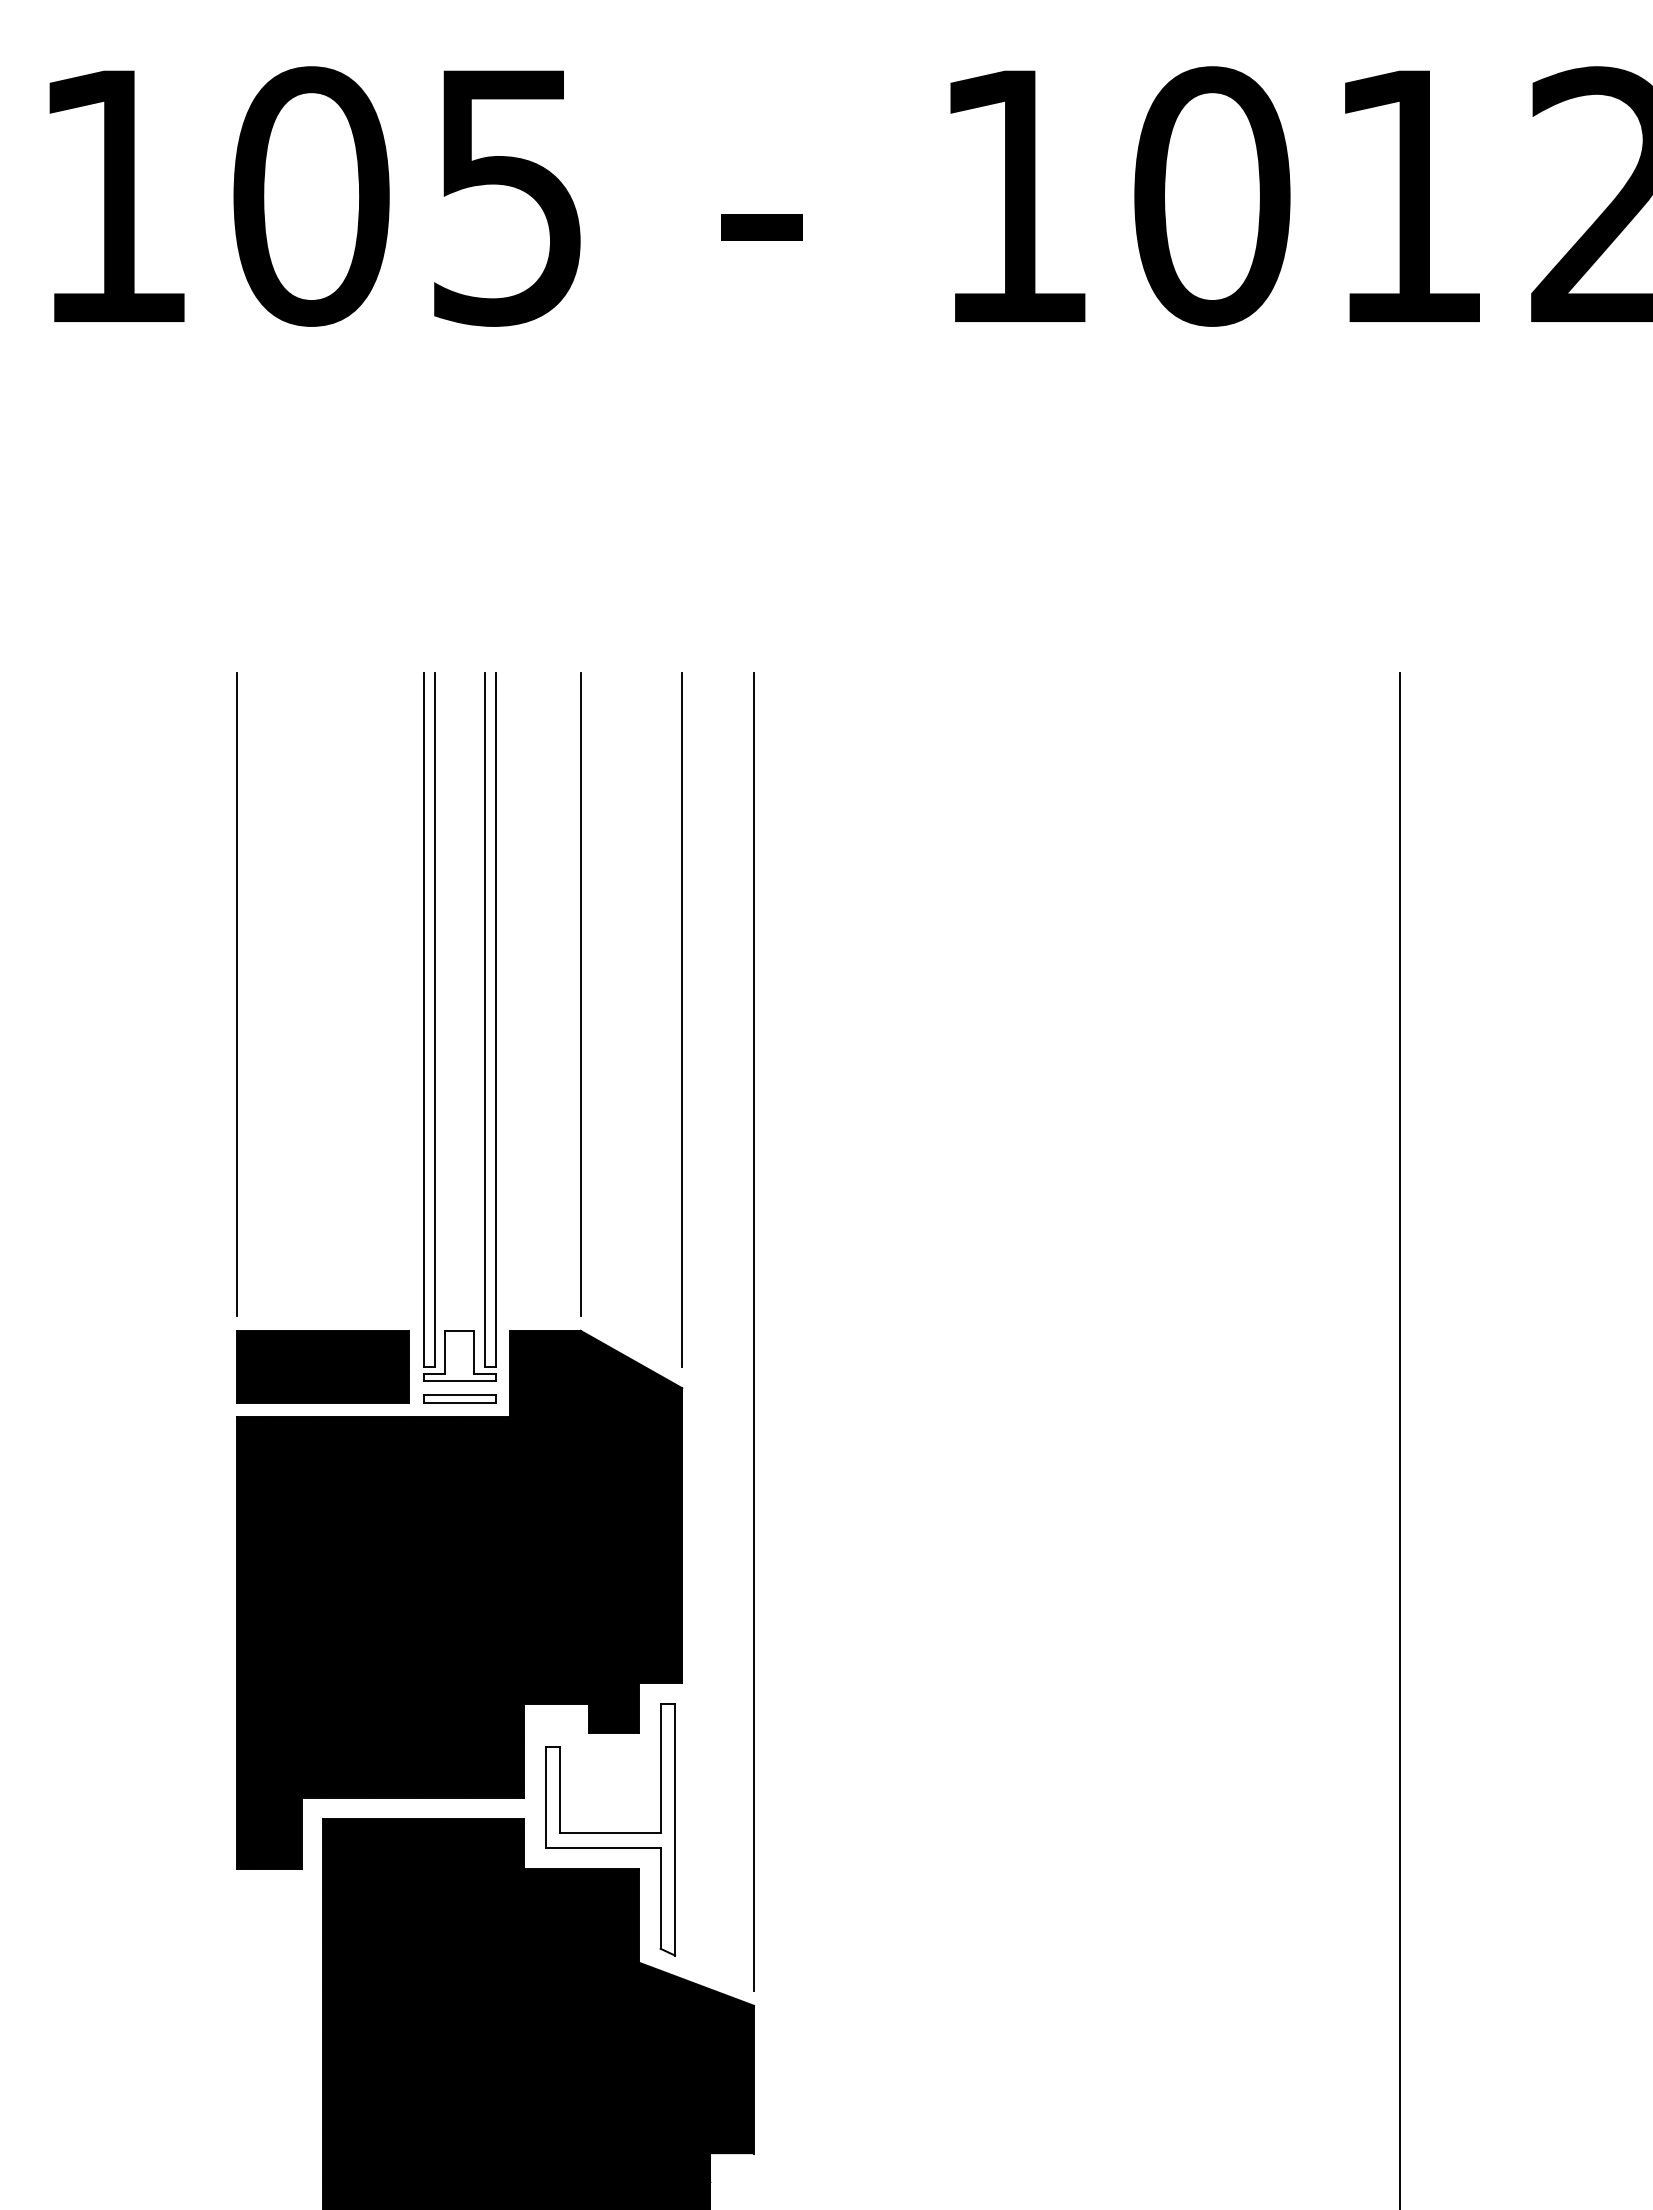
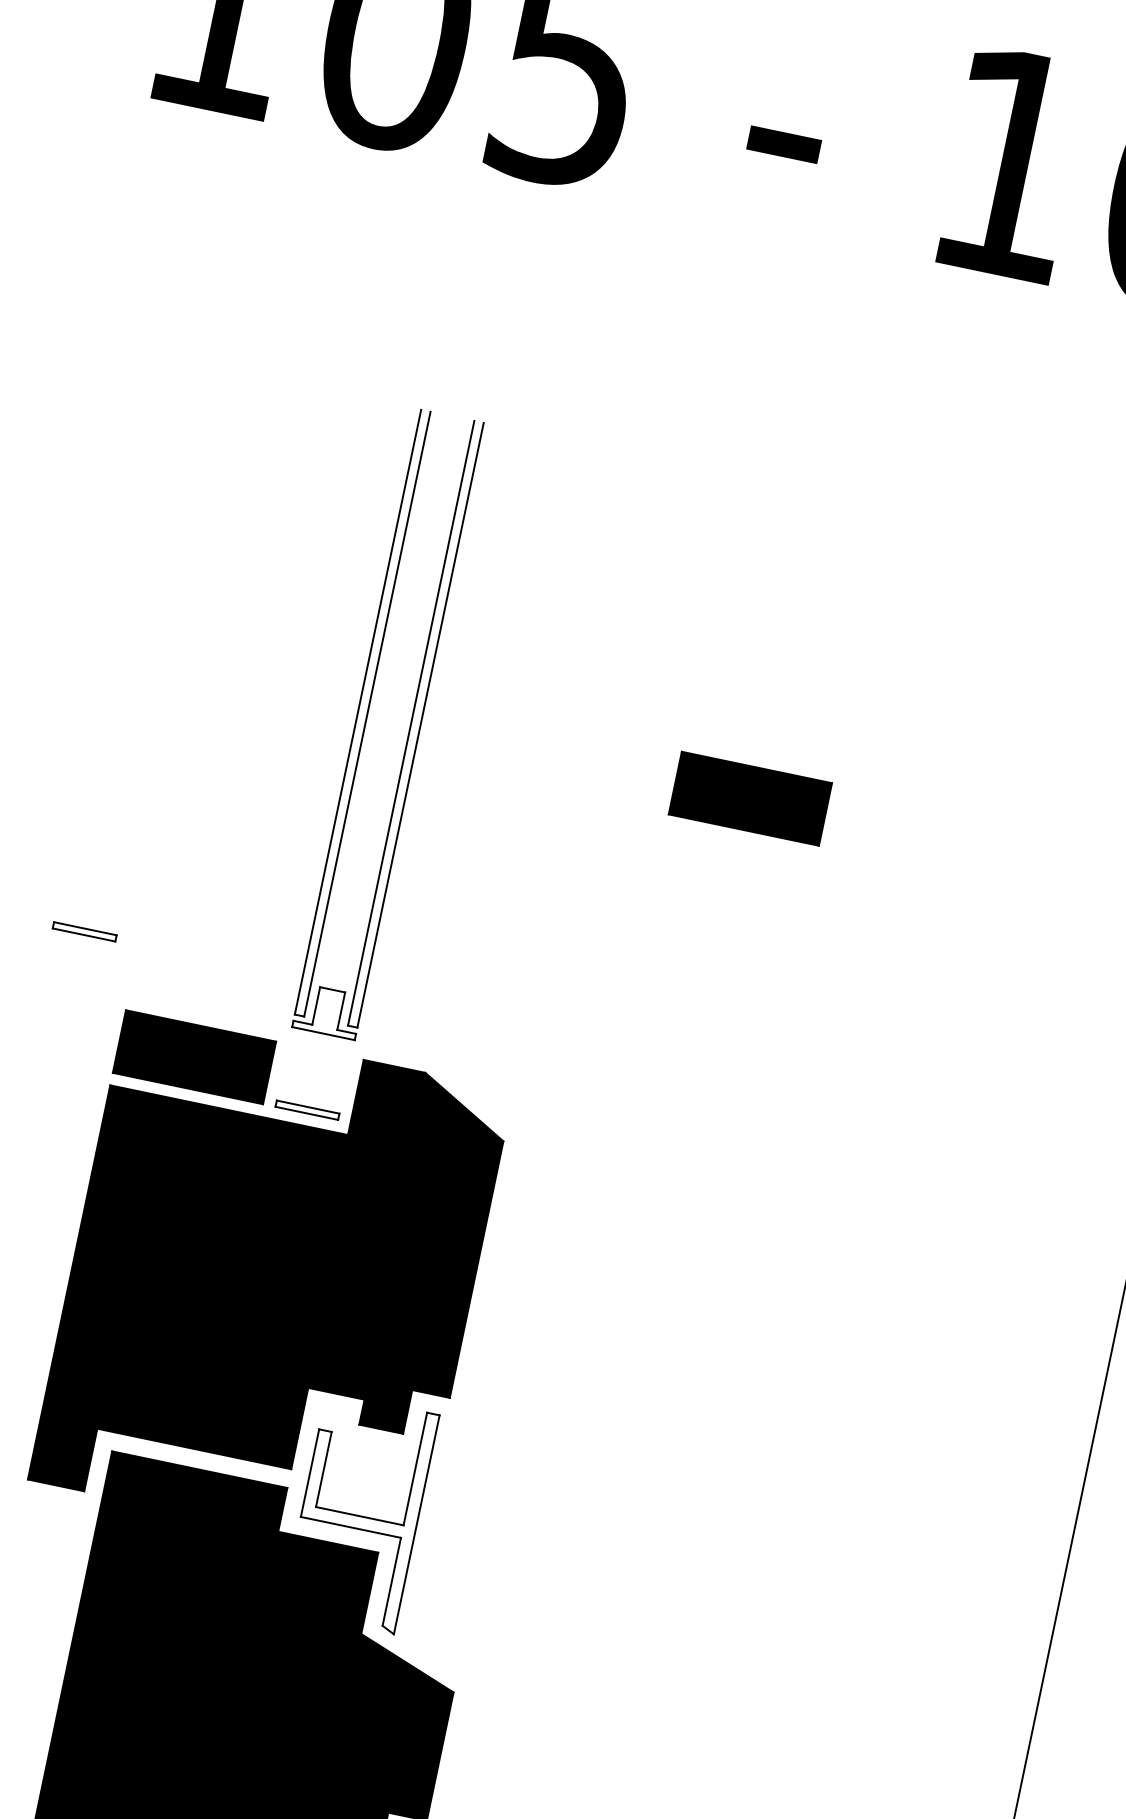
part: (874, 954) -> (749, 798), added
line: (237, 994) -> (187, 717), removed
line: (580, 994) -> (486, 779), removed
line: (682, 1019) -> (570, 820), removed
part: (435, 1026) -> (367, 720), moved
part: (173, 1253) -> (84, 931), added
line: (754, 1331) -> (576, 1105), removed

